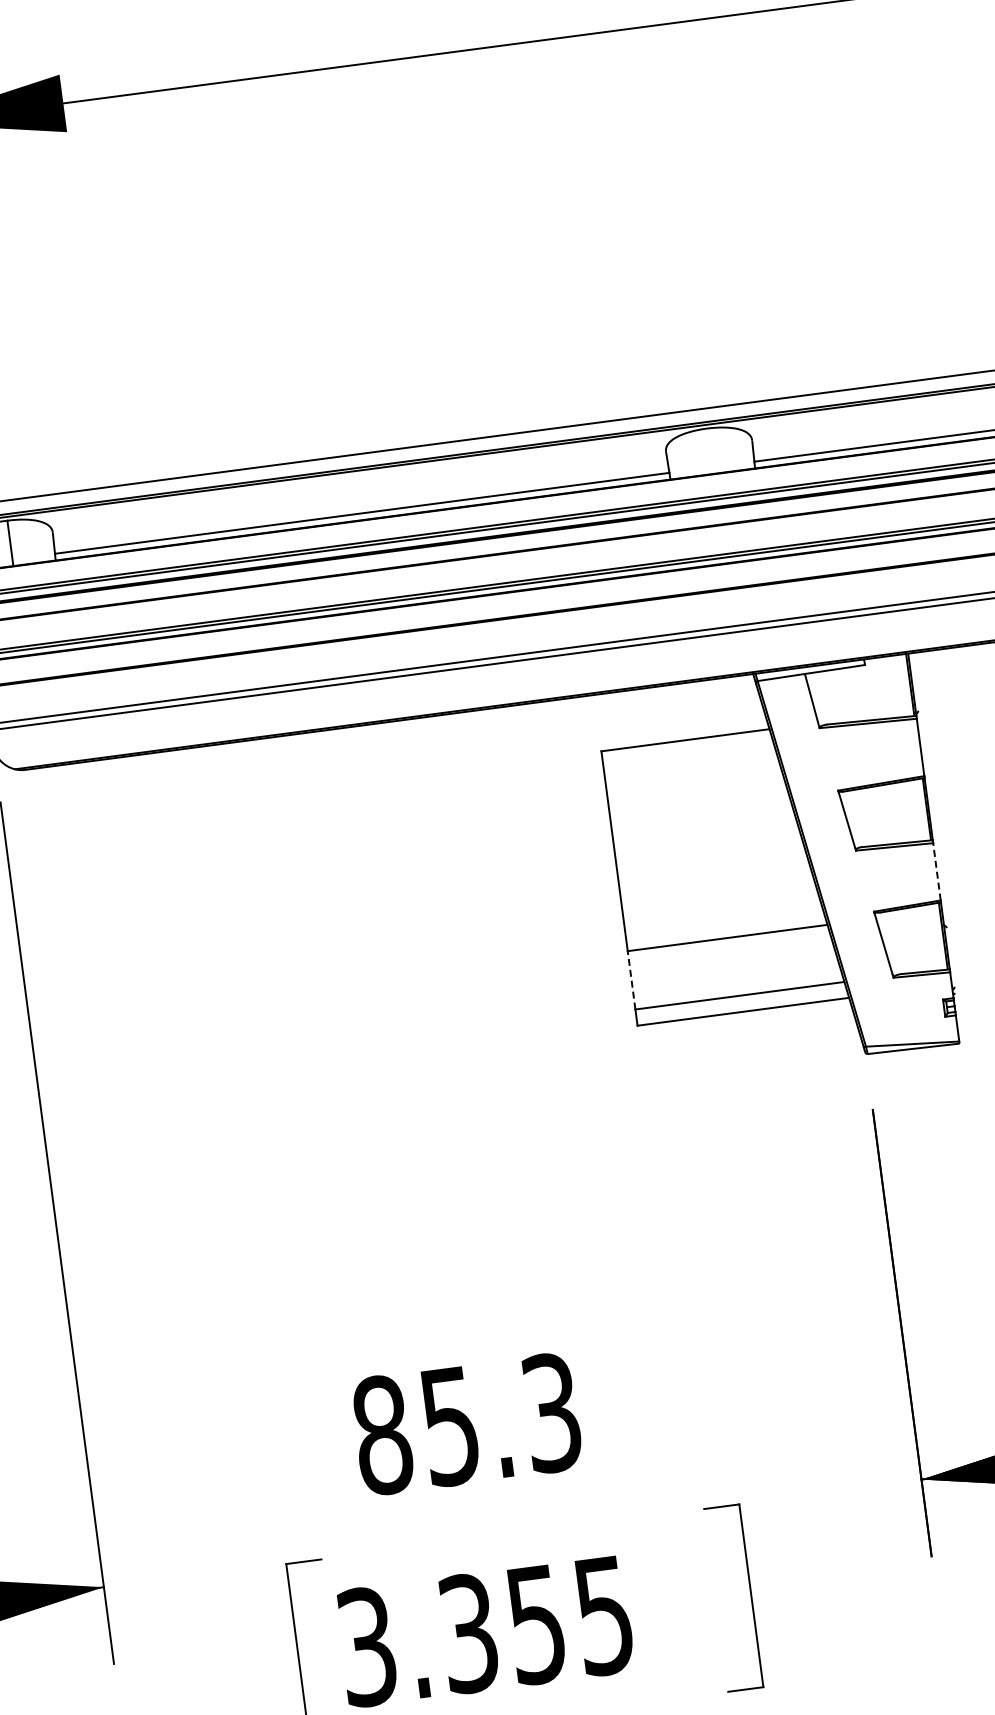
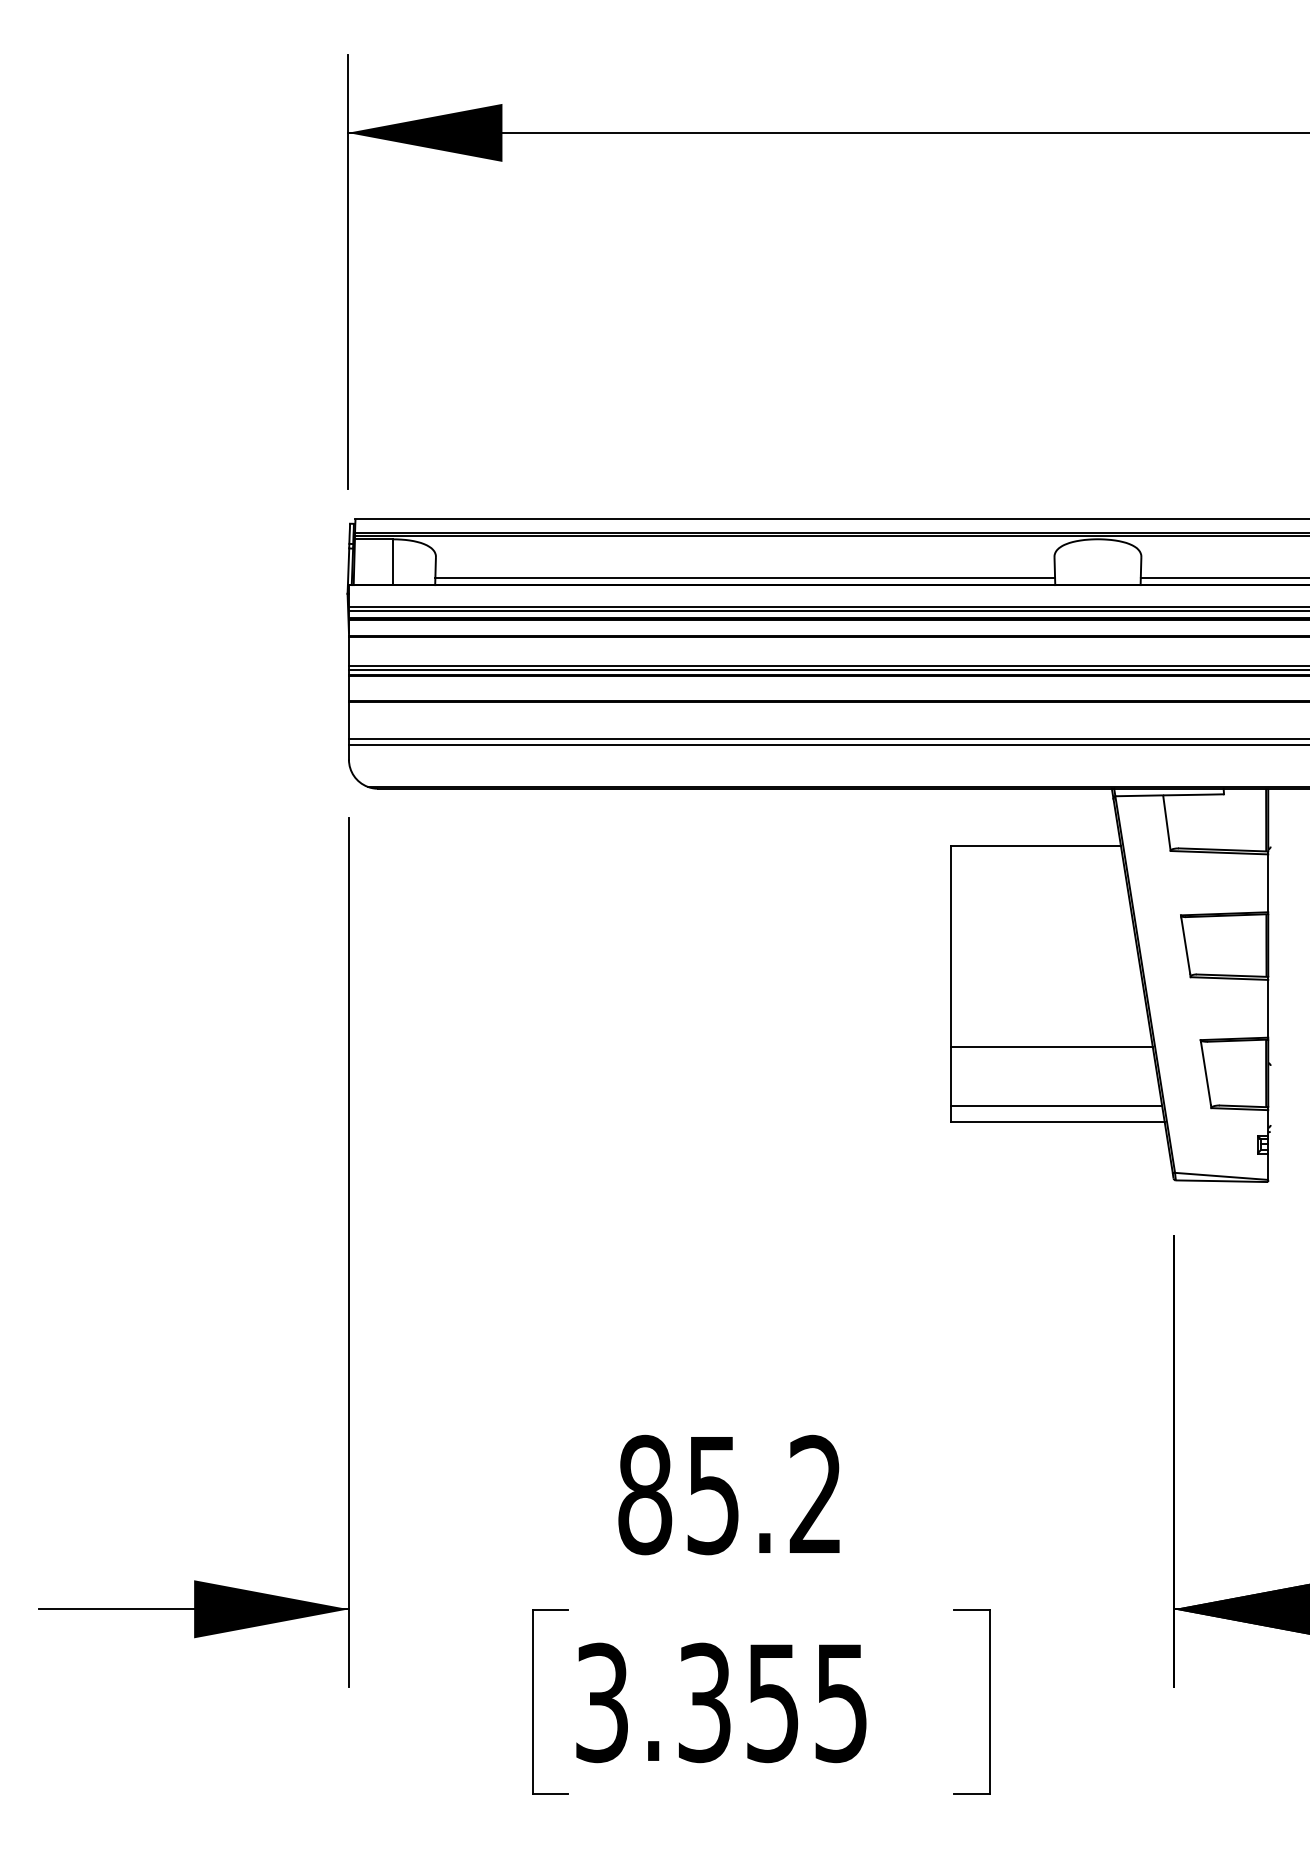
line: (937, 871) -> (1268, 1008), dashed -> solid
line: (631, 979) -> (951, 1075), dashed -> solid
text: (551, 1413) -> (815, 1495), 85.3 -> 85.2

